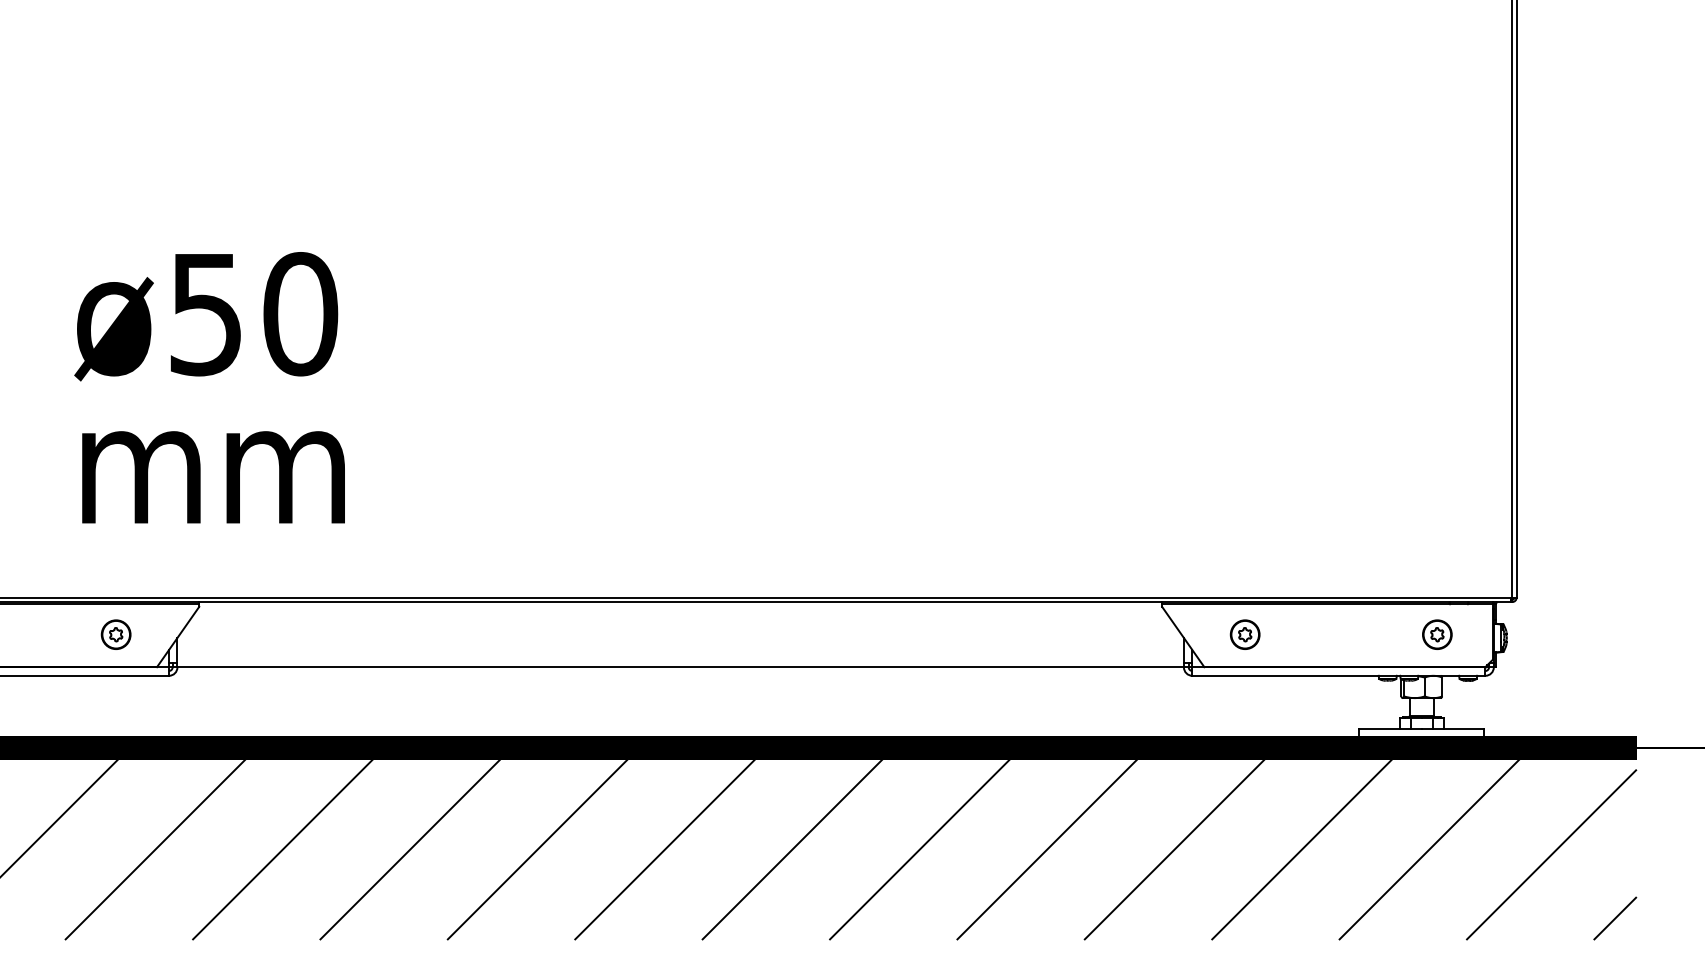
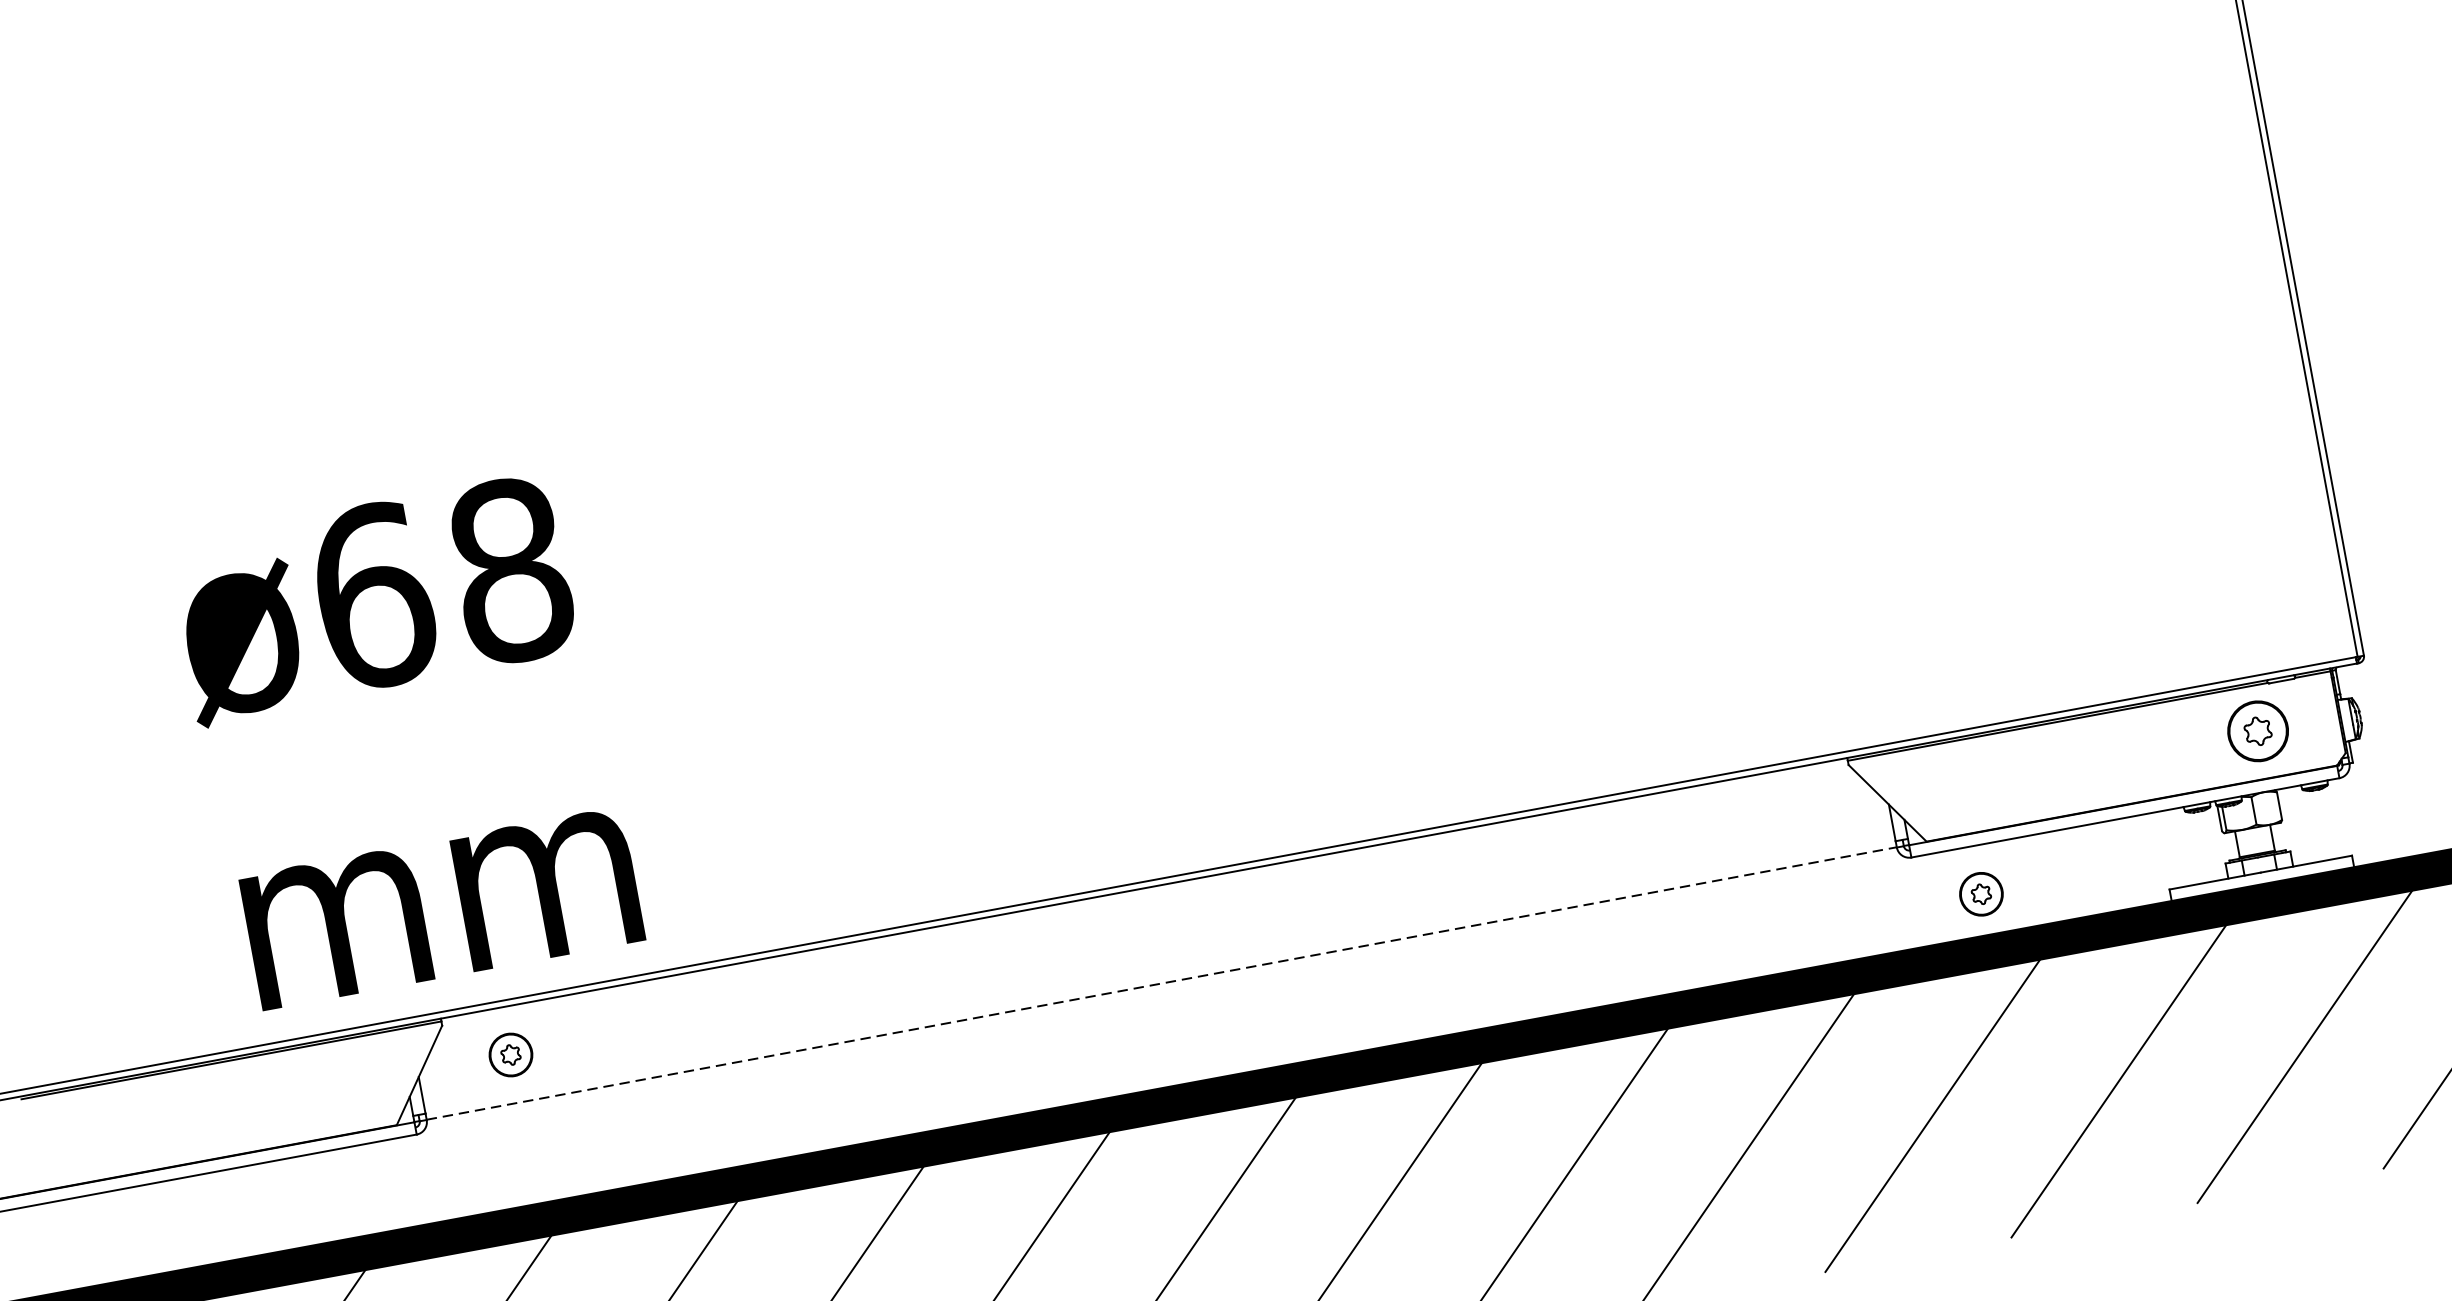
text: (253, 314) -> (442, 583), ø50 -> ø68
text: (213, 477) -> (442, 908), moved
part: (115, 634) -> (509, 1054), moved
part: (1244, 634) -> (1980, 894), moved
part: (1437, 634) -> (2258, 730), size x1.4
line: (681, 667) -> (1162, 983), solid -> dashed

